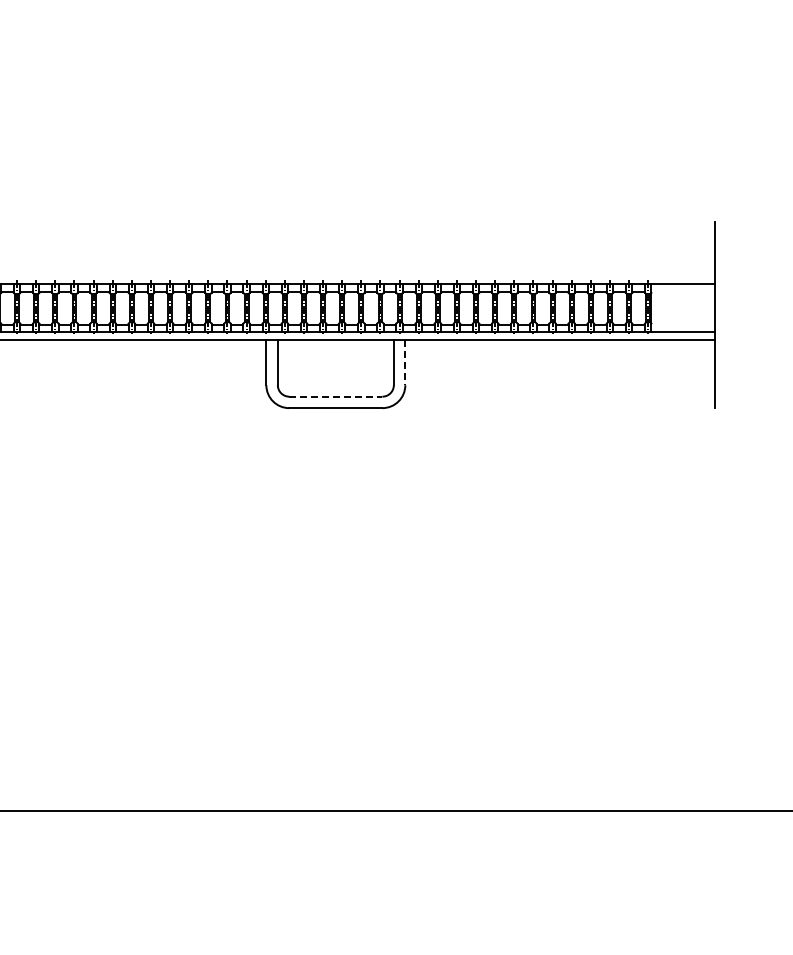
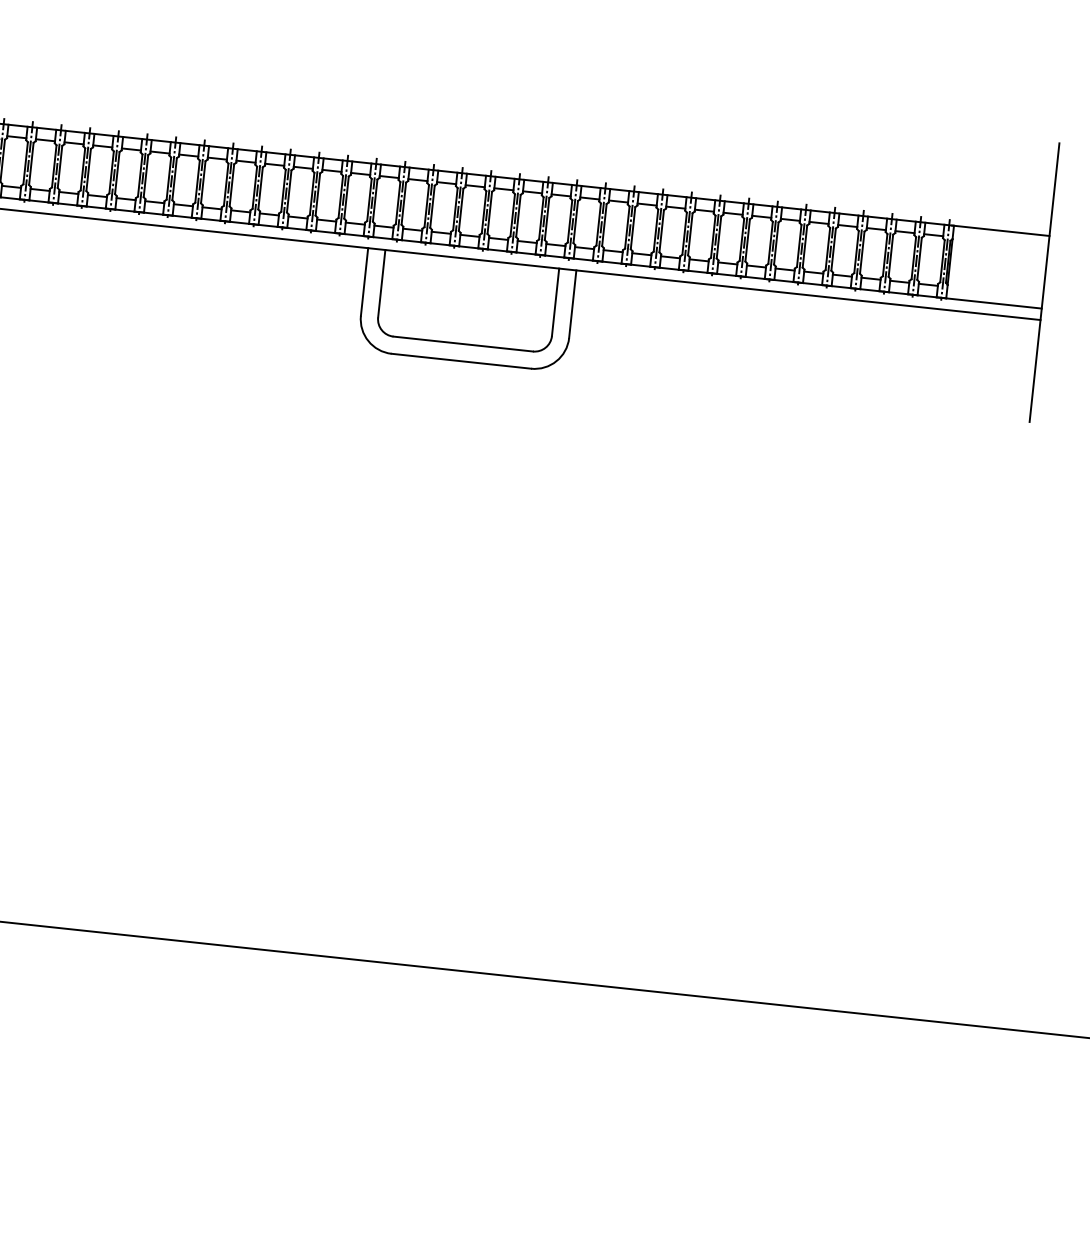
line: (405, 362) -> (573, 303), dashed -> solid
line: (335, 396) -> (462, 343), dashed -> solid

